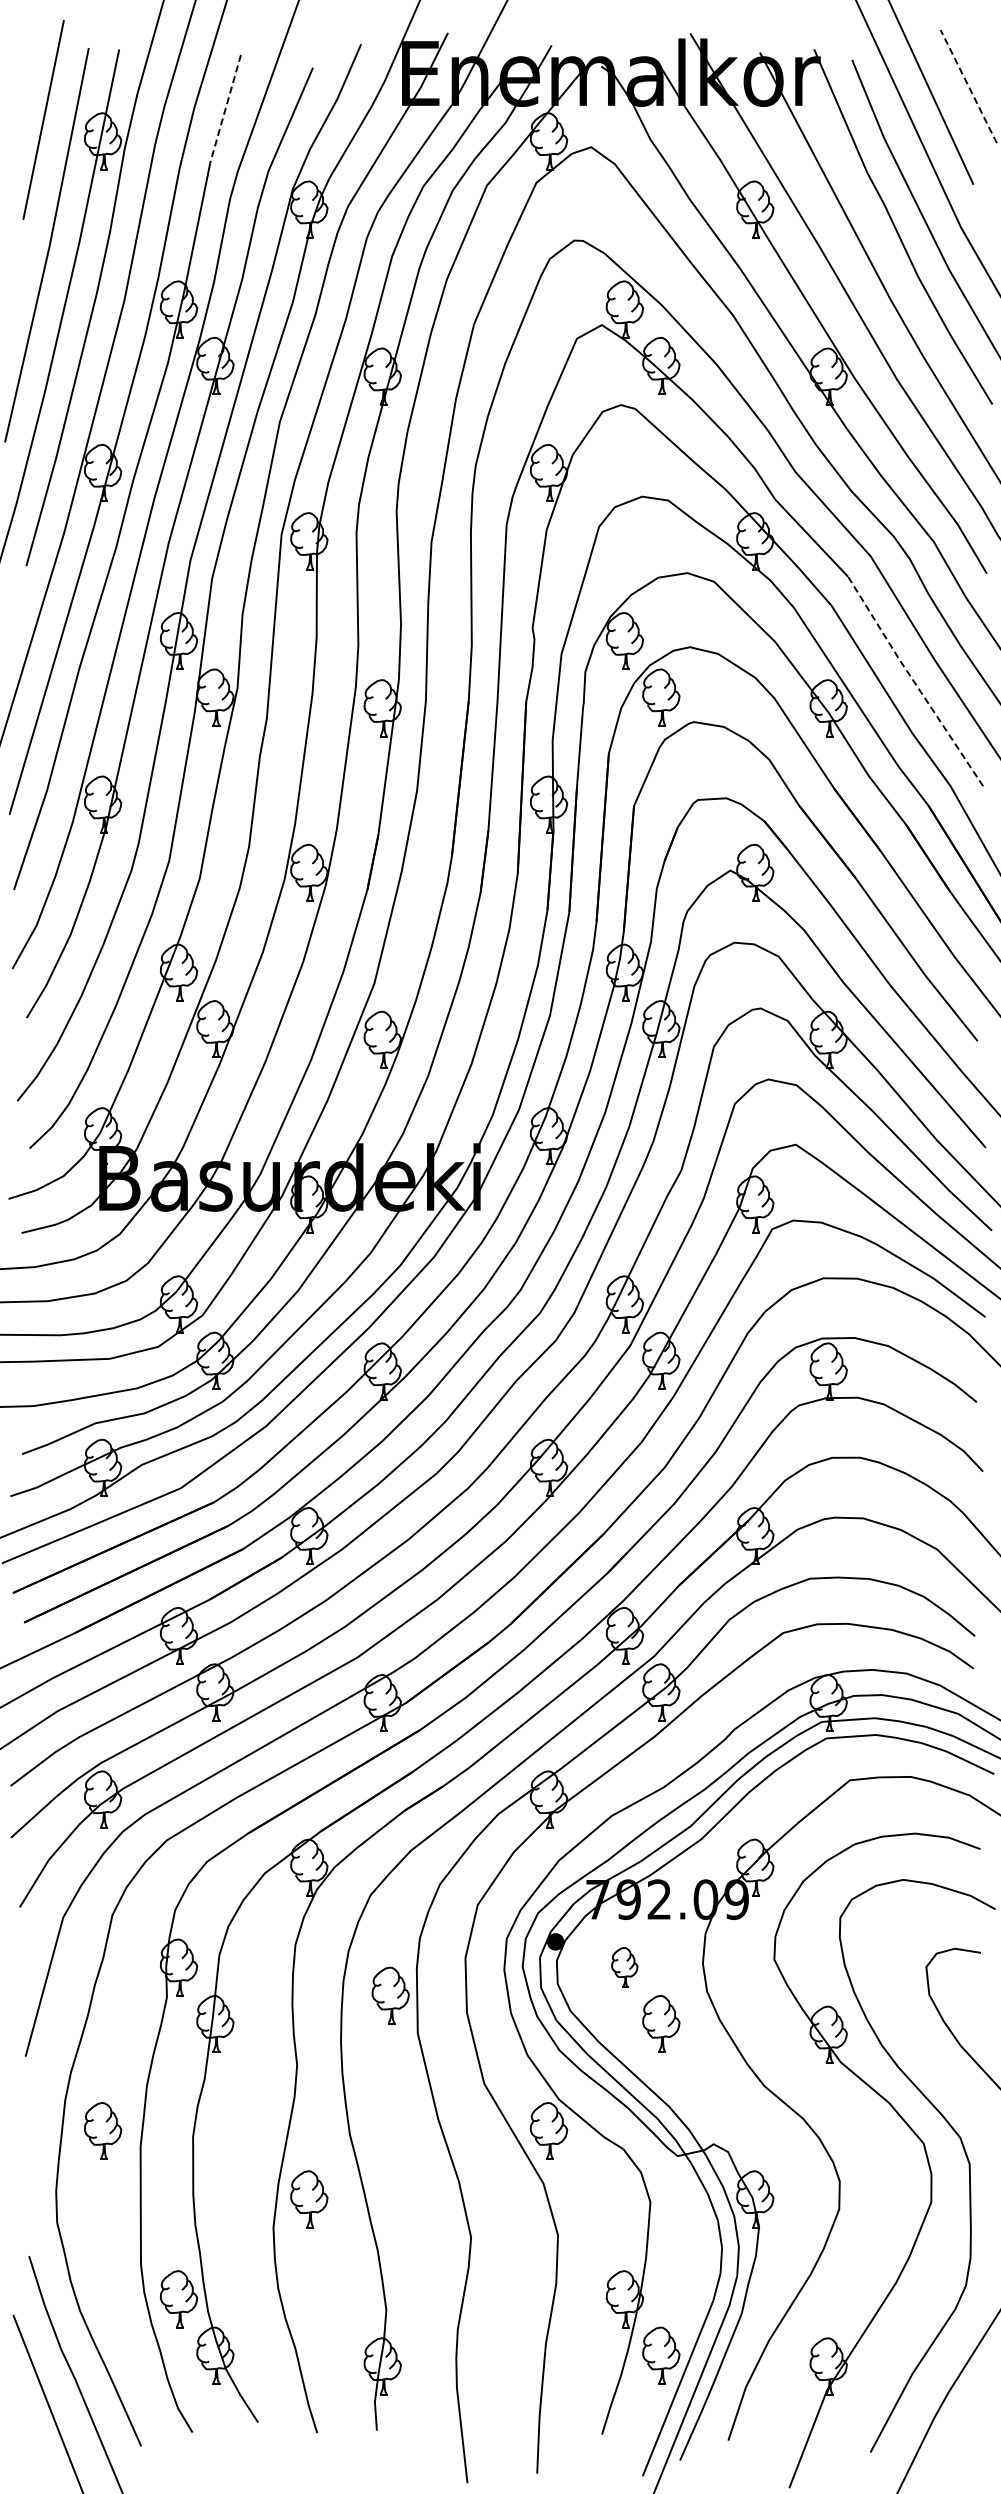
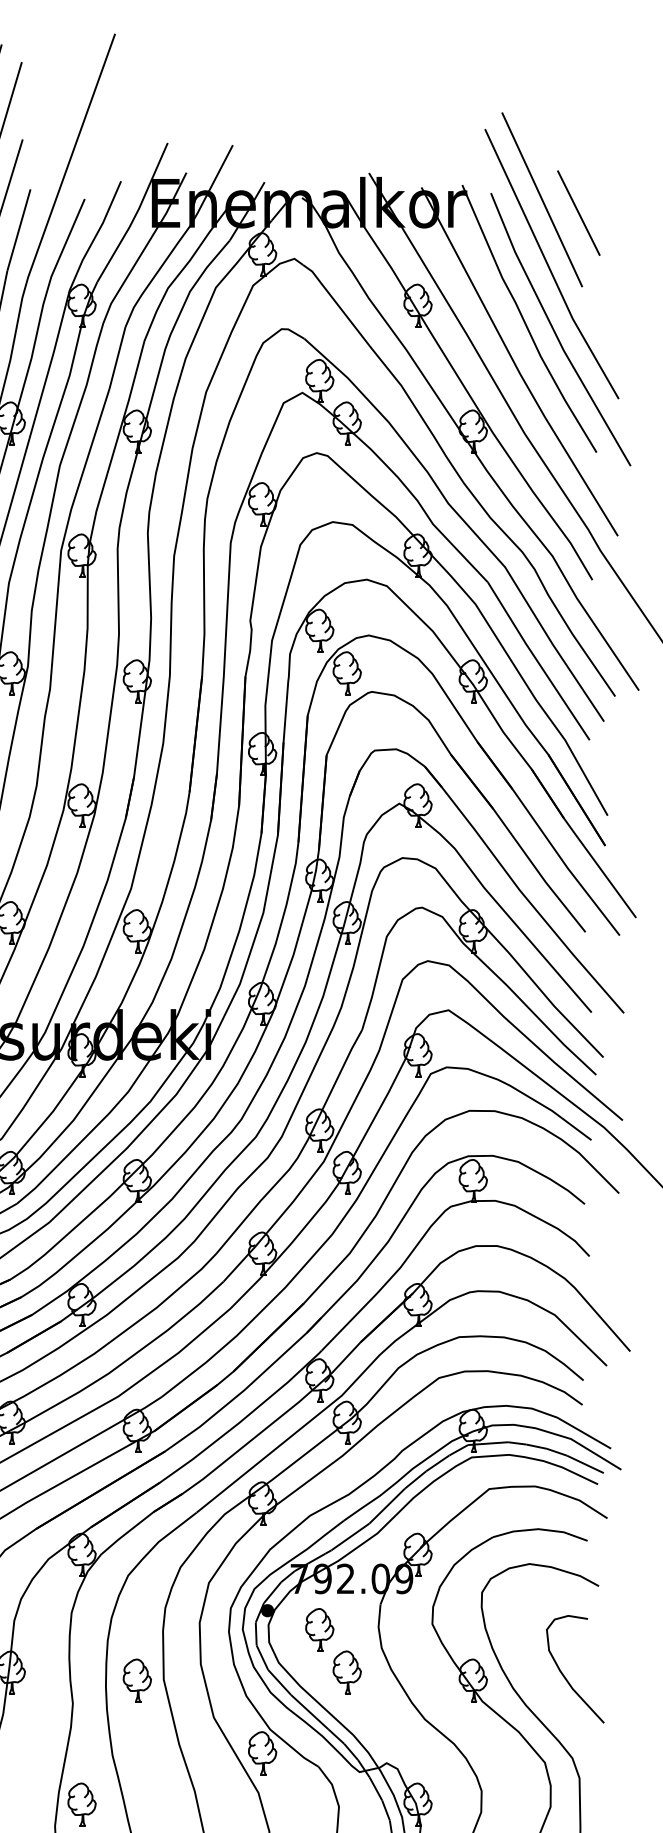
line: (968, 86) -> (578, 213), dashed -> solid
line: (225, 109) -> (18, 230), dashed -> solid
line: (914, 681) -> (537, 661), dashed -> solid
part: (624, 1967) -> (319, 1630), size x1.43
part: (390, 1995) -> (137, 1680), moved

